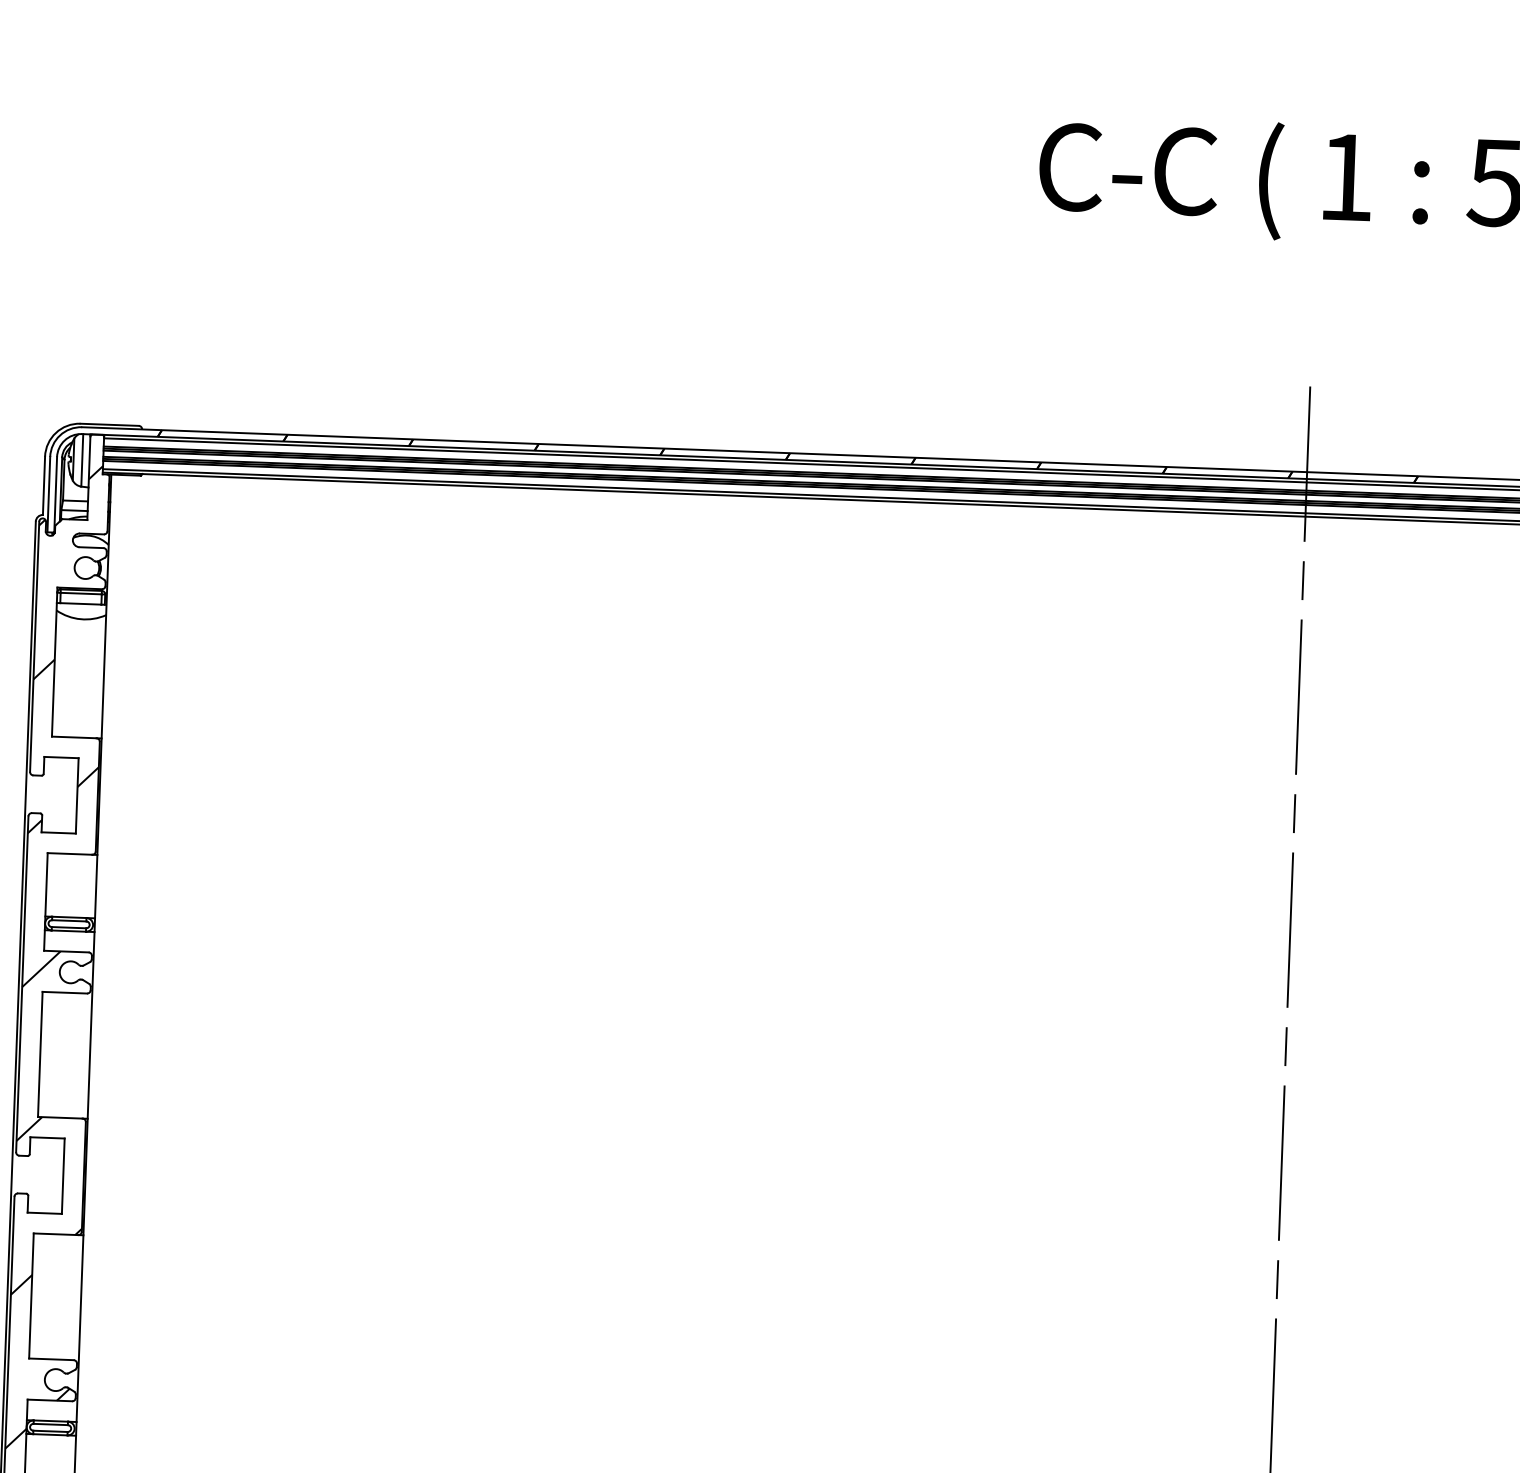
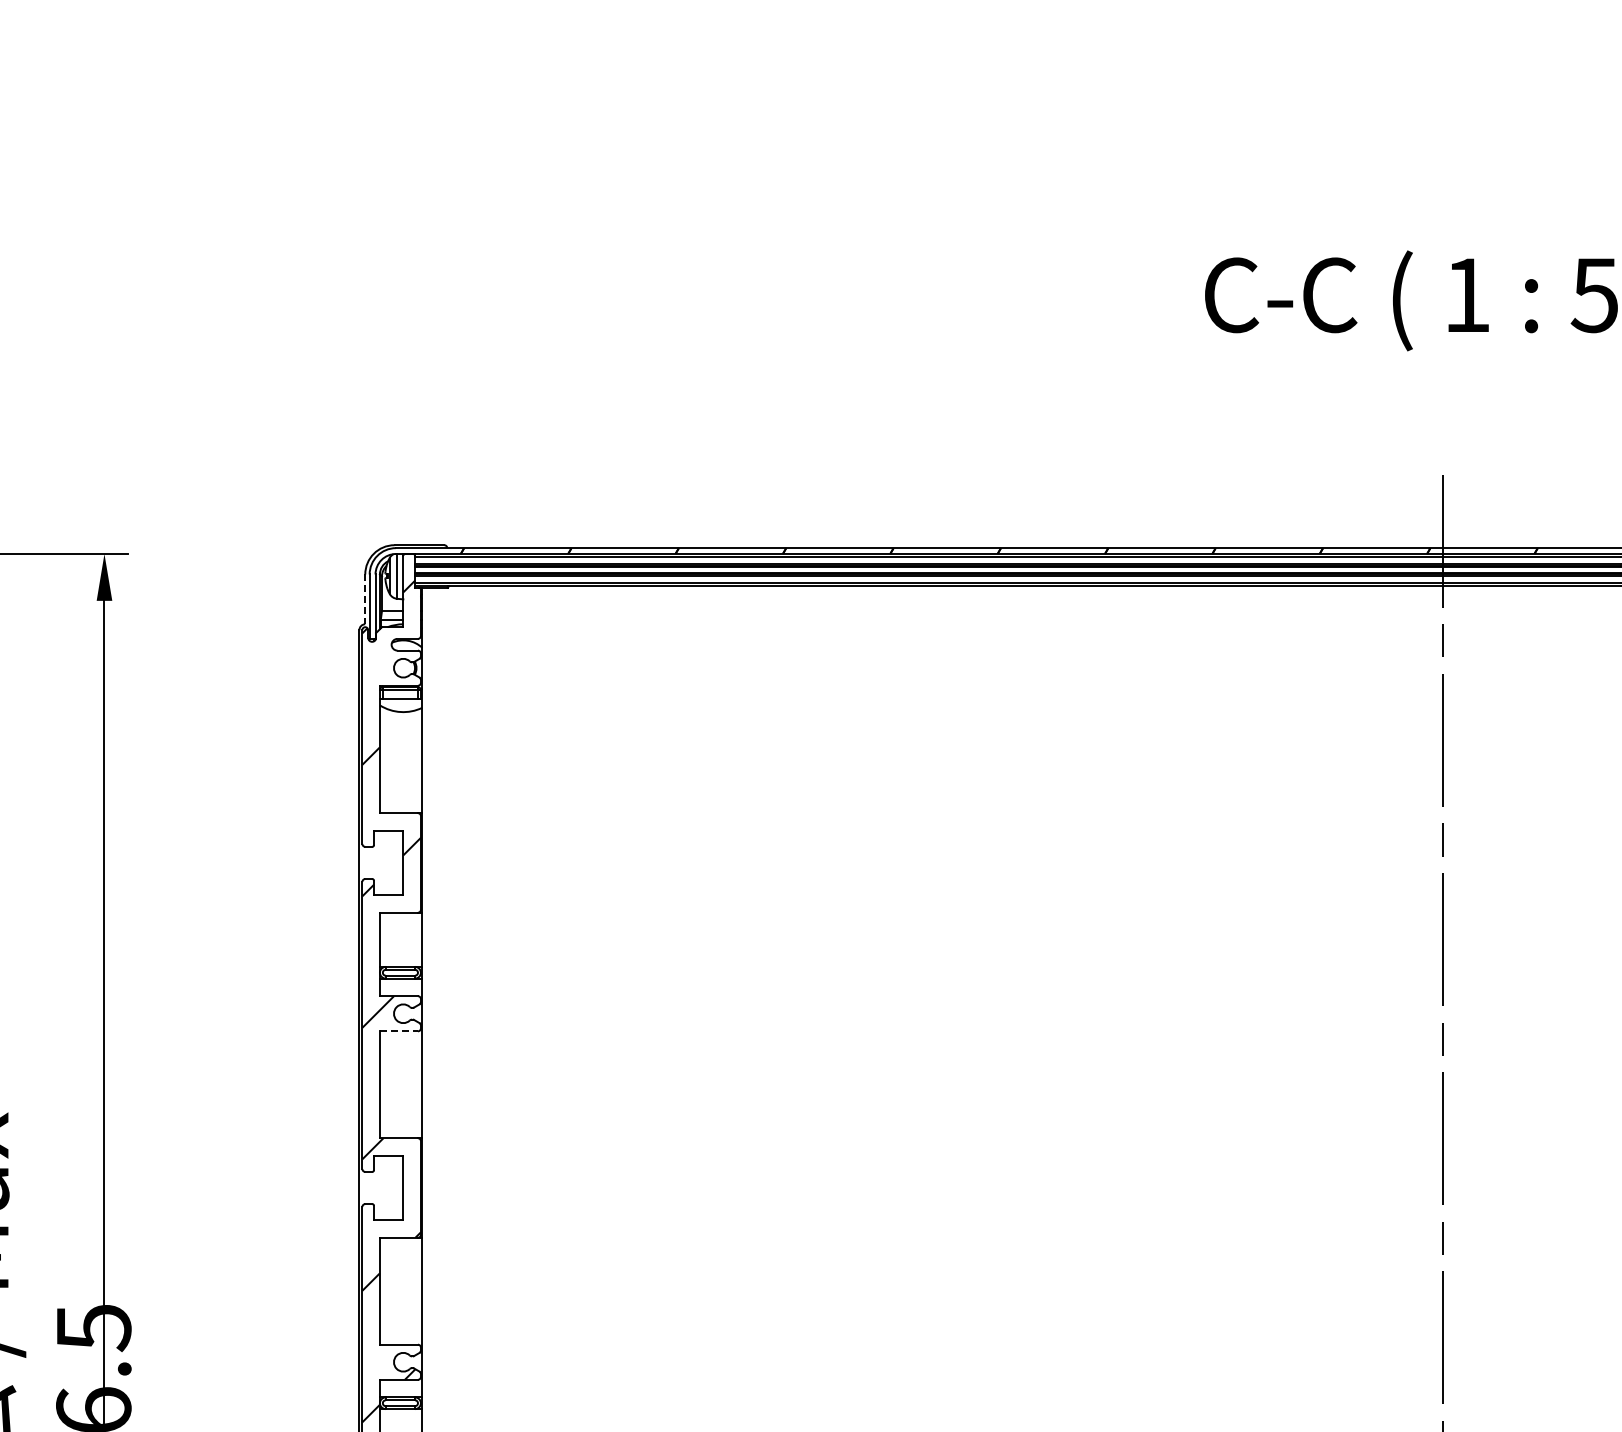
line: (44, 486) -> (365, 599), solid -> dashed
line: (65, 992) -> (399, 1031), solid -> dashed

